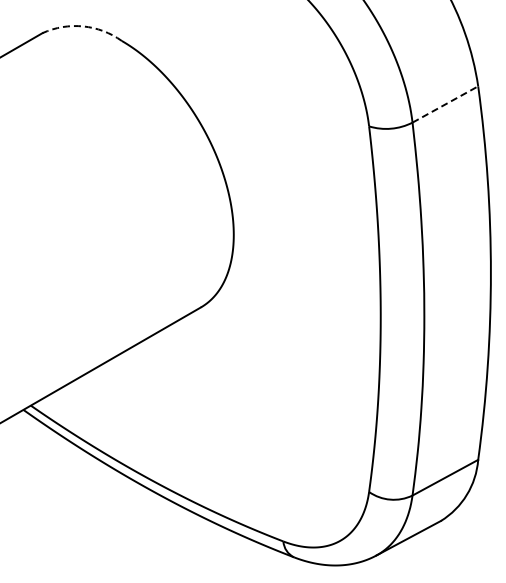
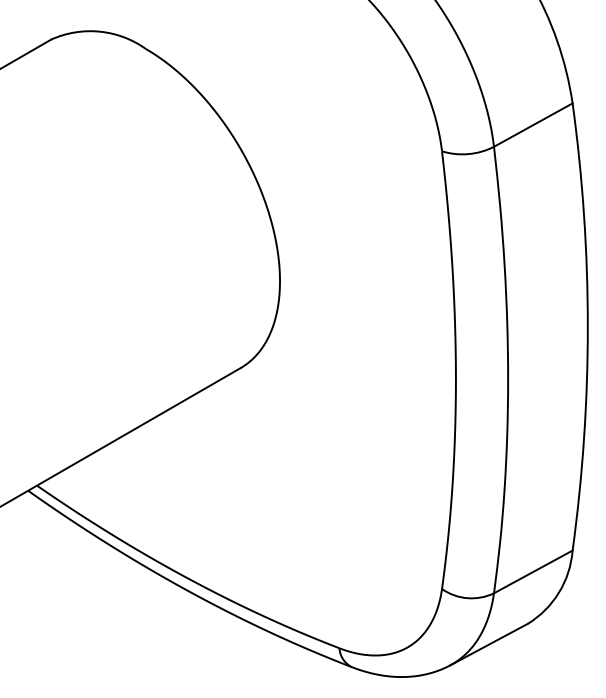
arc: (83, 26) -> (100, 31), dashed -> solid
line: (445, 104) -> (533, 125), dashed -> solid

